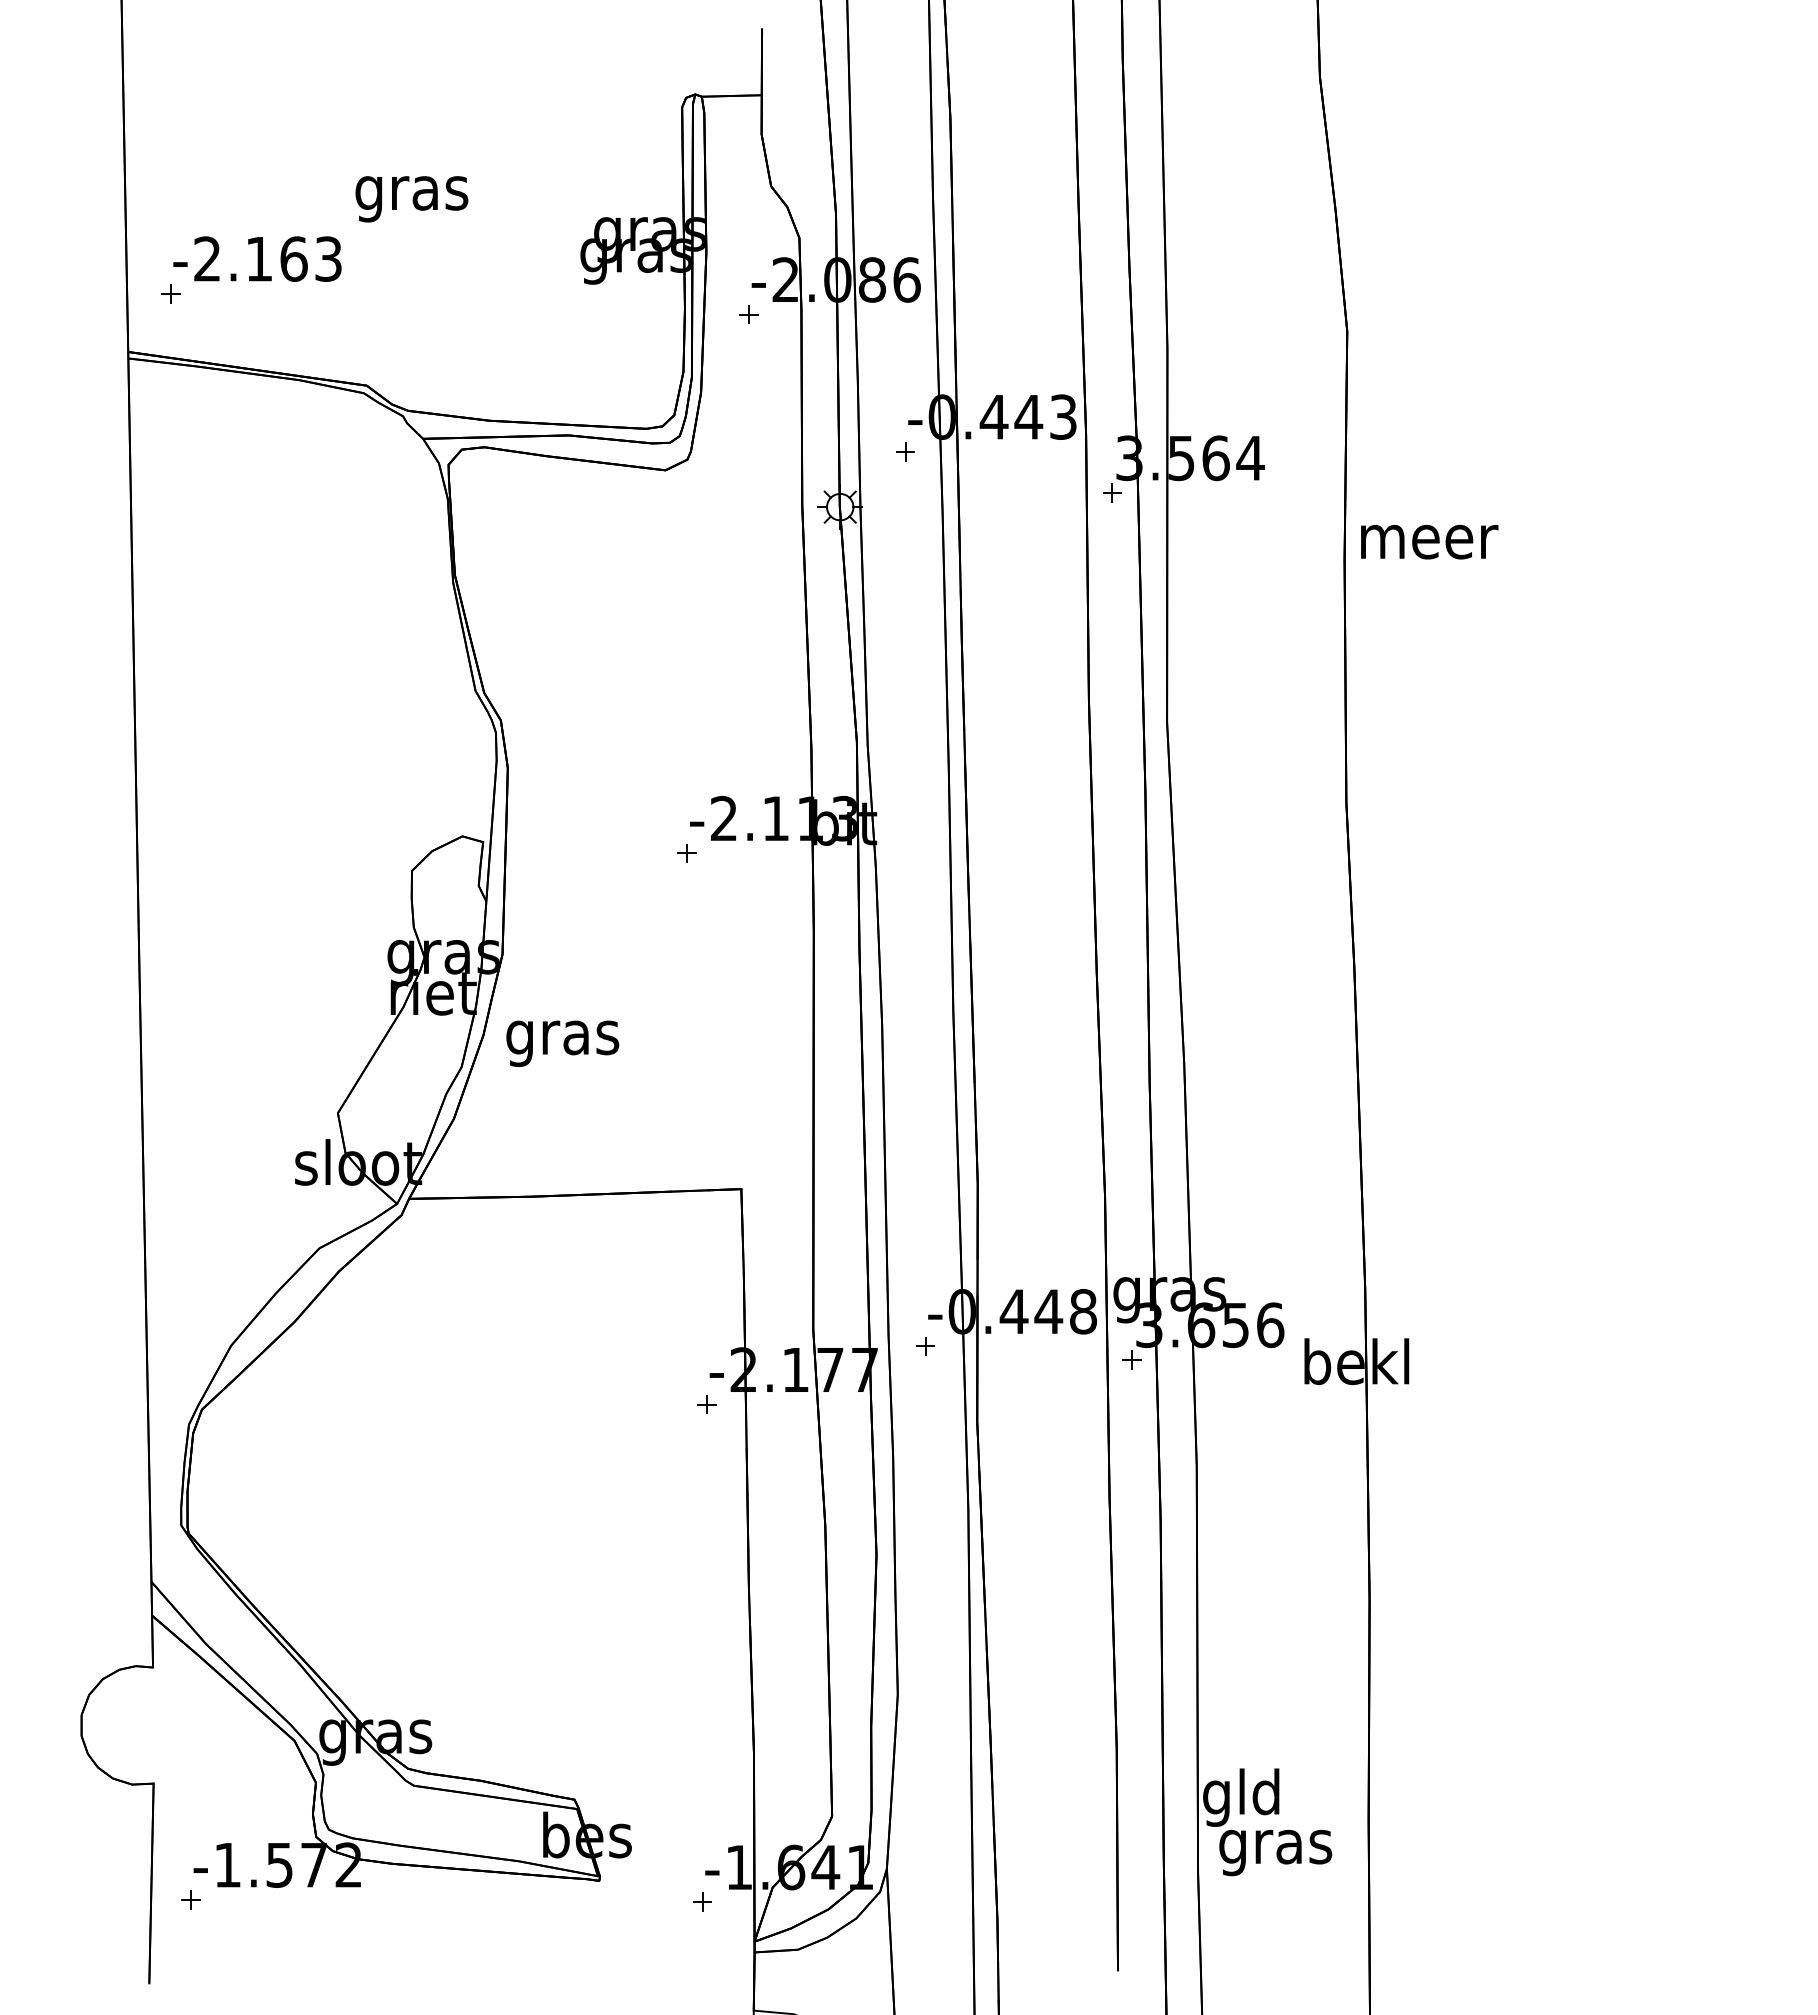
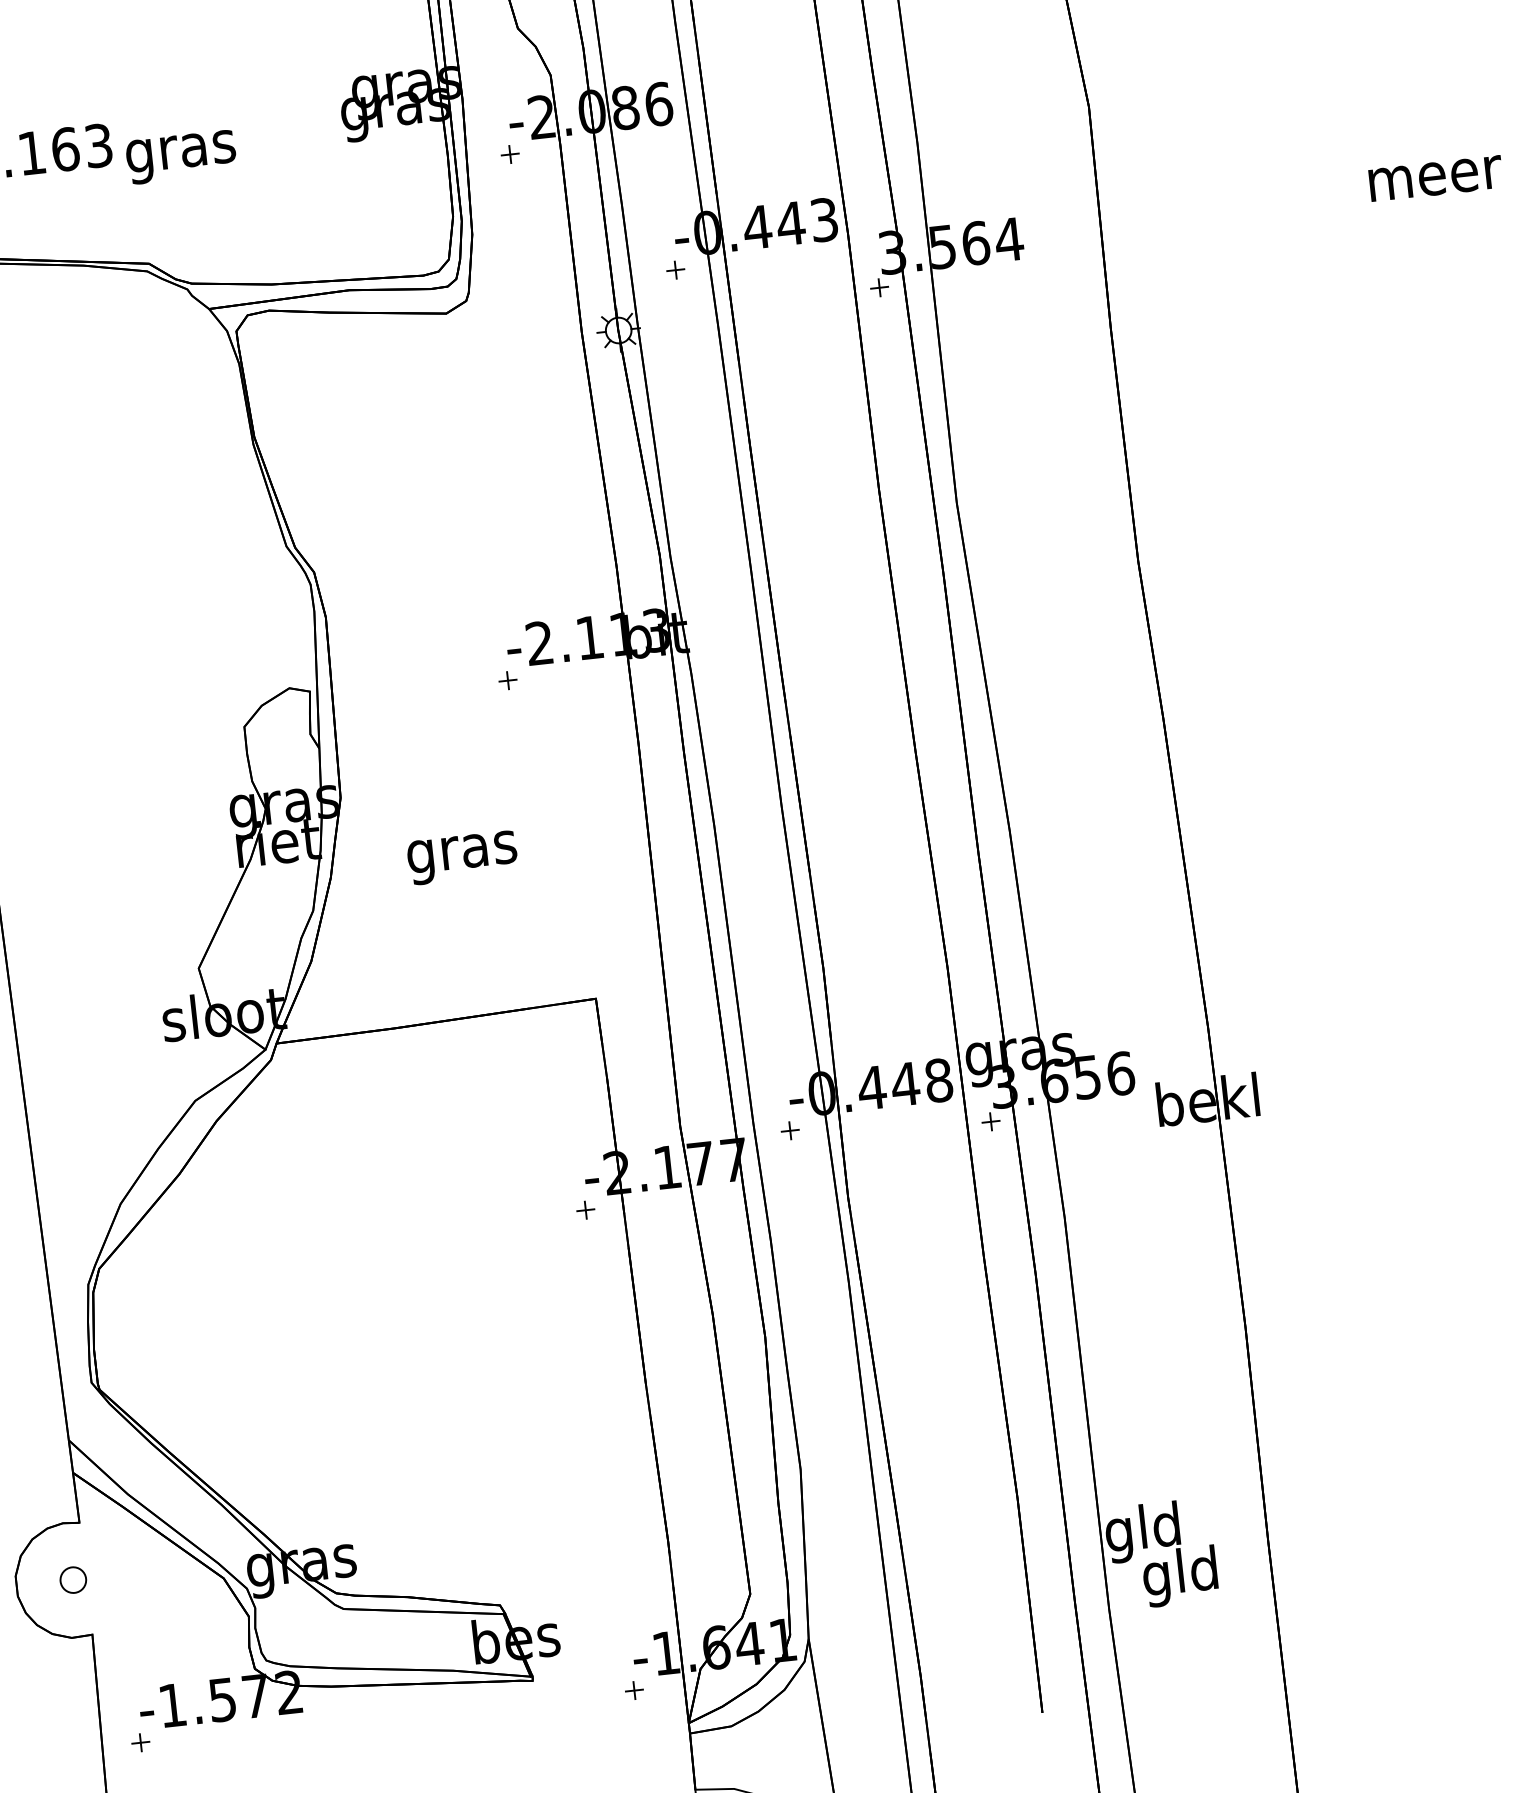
text: (411, 199) -> (181, 157), moved
text: (1429, 541) -> (1435, 178), moved
text: (562, 1043) -> (462, 857), moved
part: (140, 1725) -> (73, 1580), added
text: (1275, 1846) -> (1181, 1575), gras -> gld

